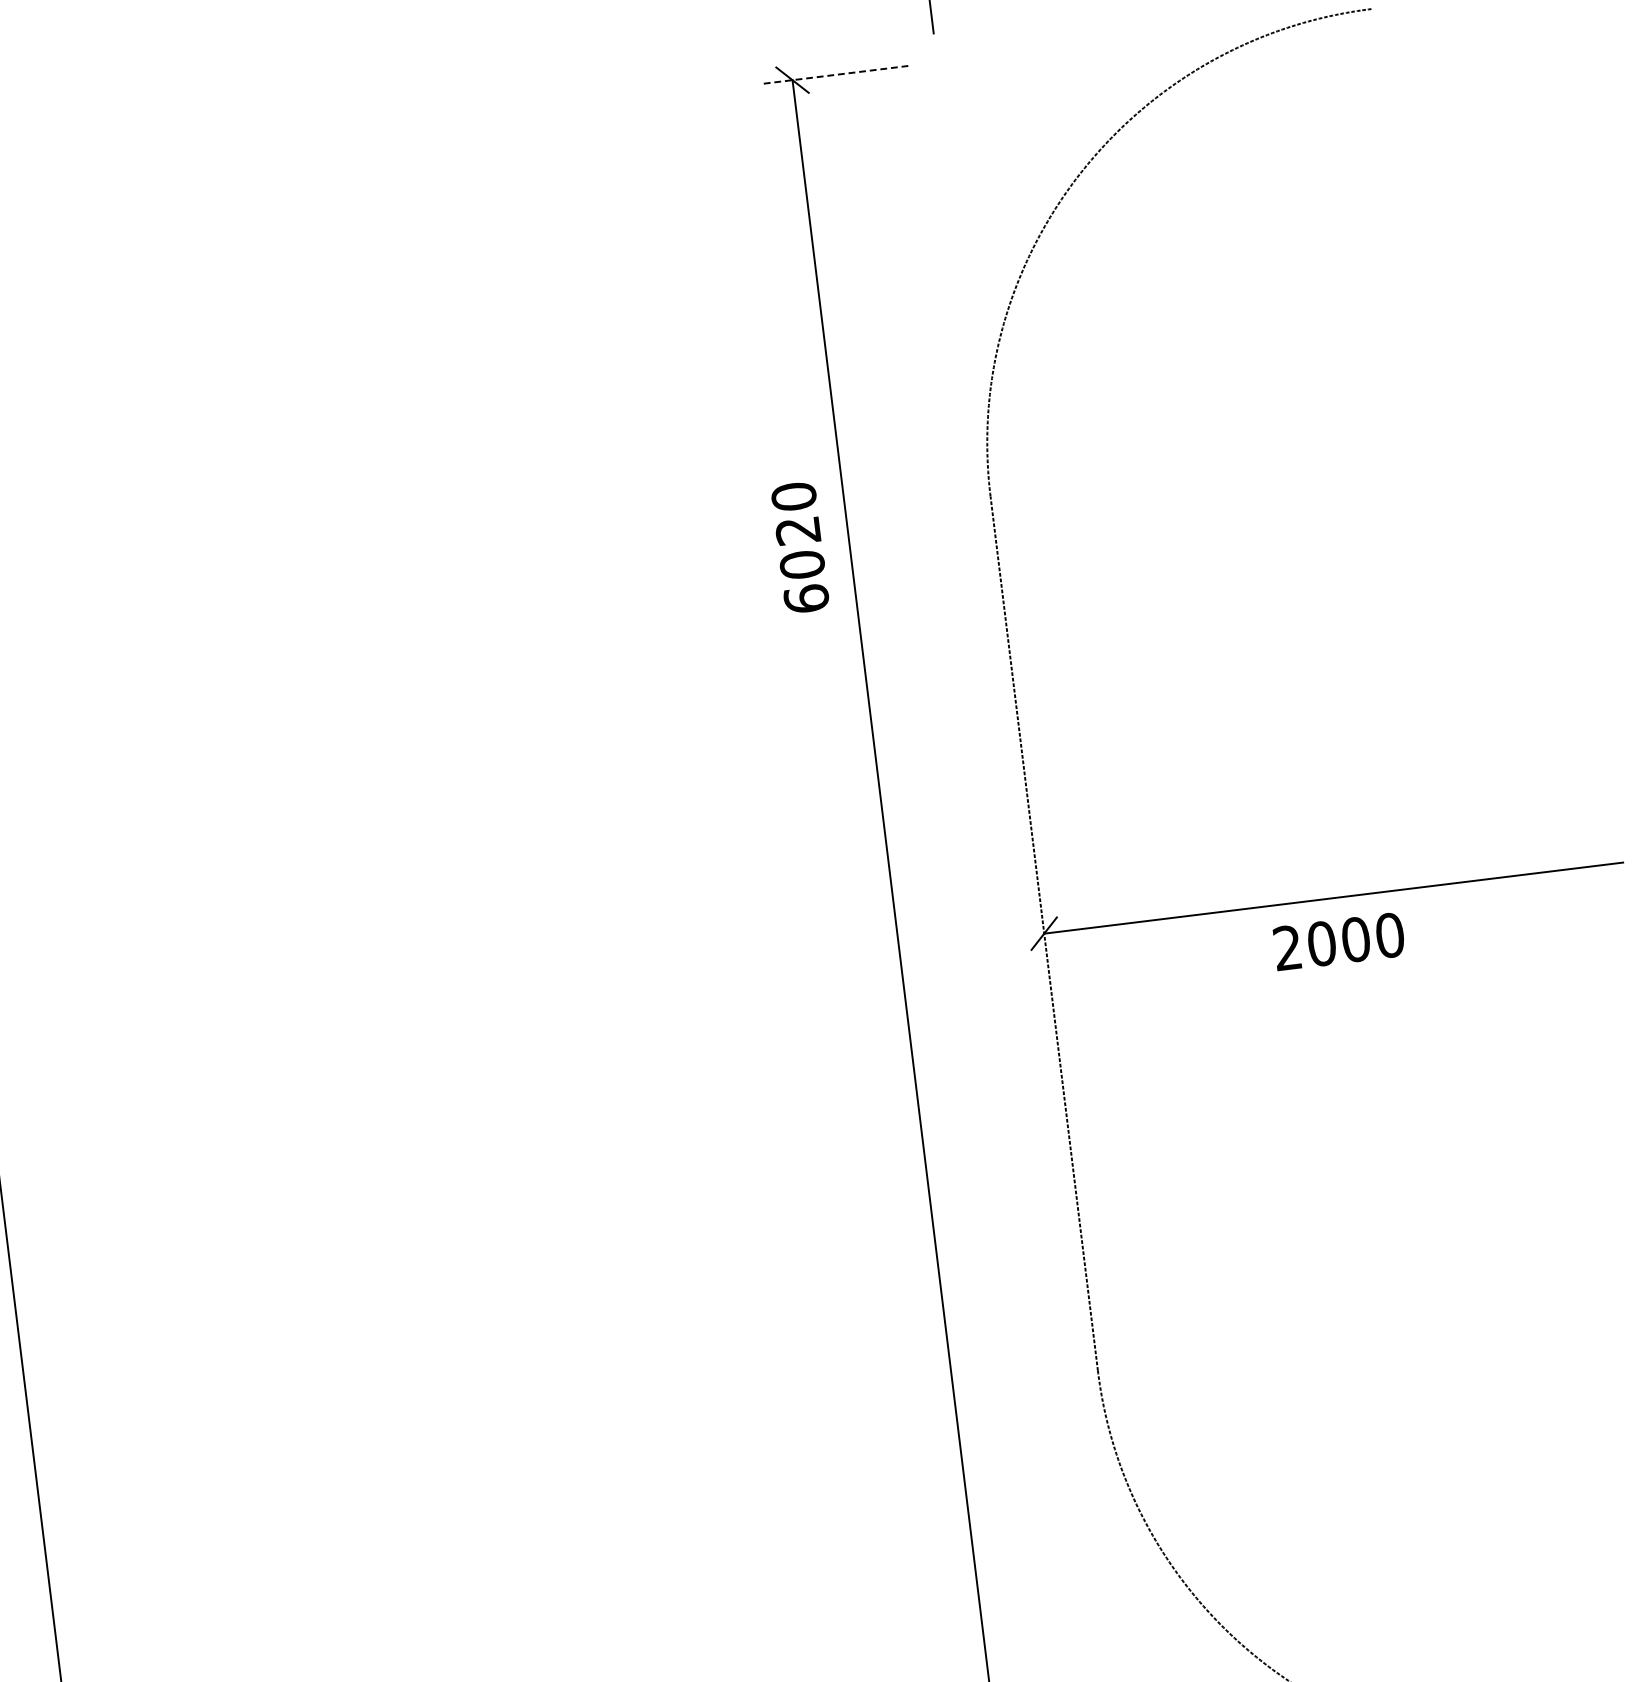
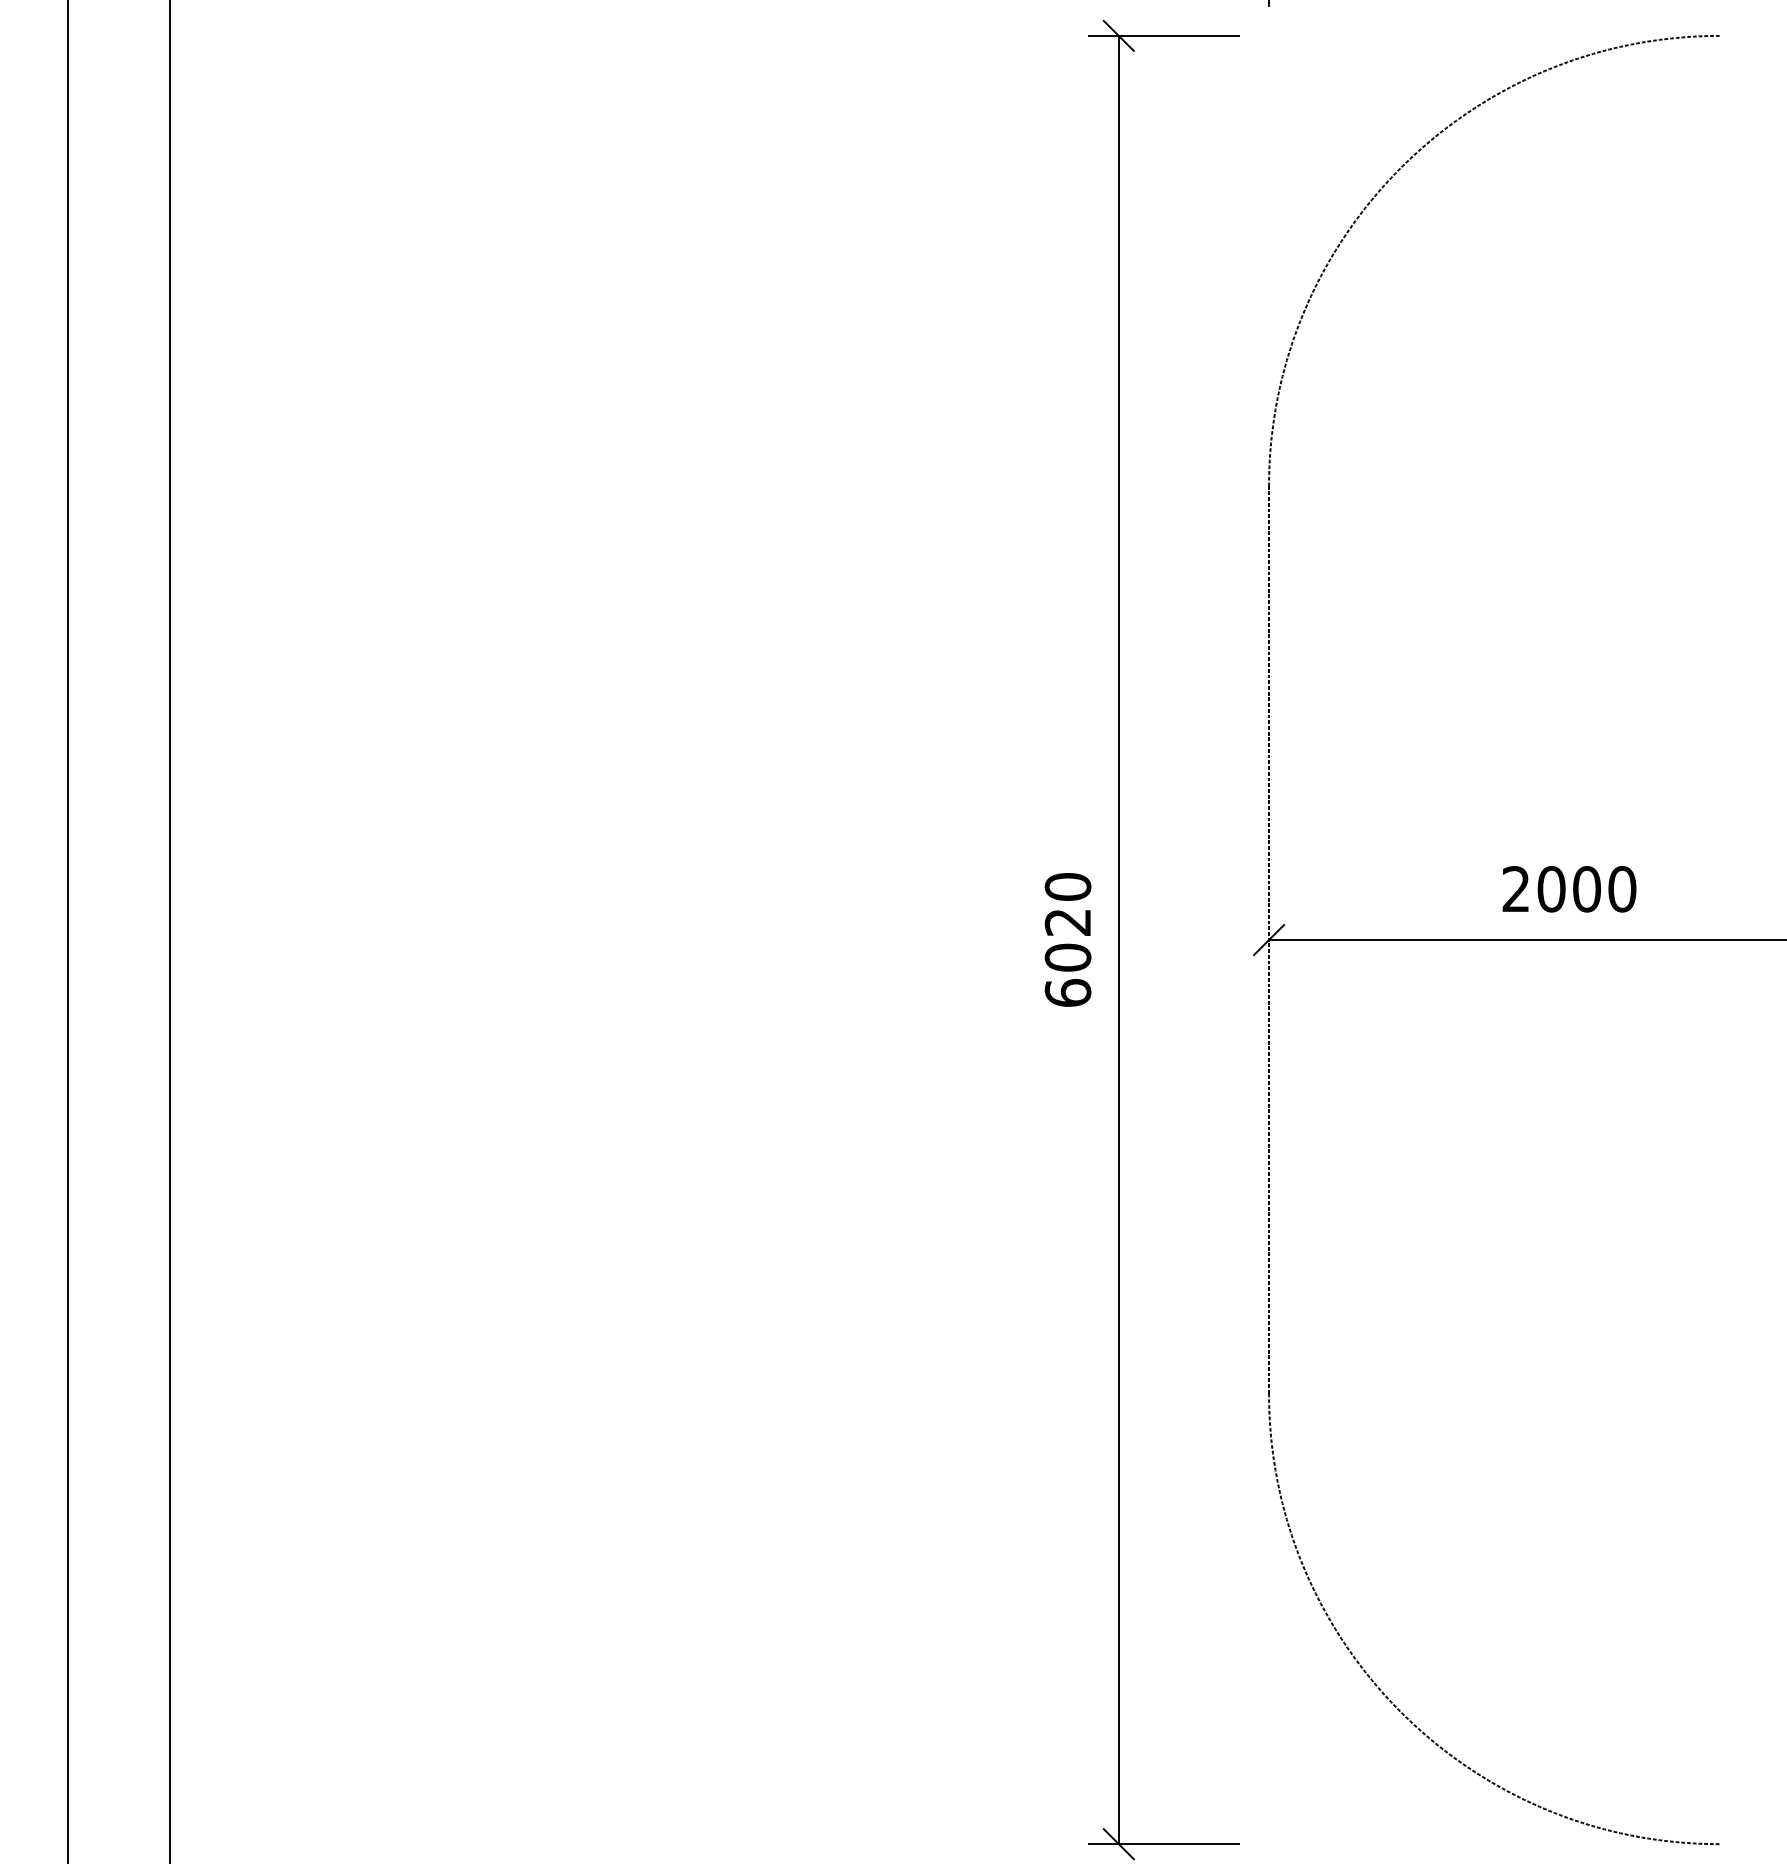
line: (835, 74) -> (1163, 35), dashed -> solid
text: (799, 547) -> (1067, 939), moved
text: (1339, 941) -> (1569, 889), moved

